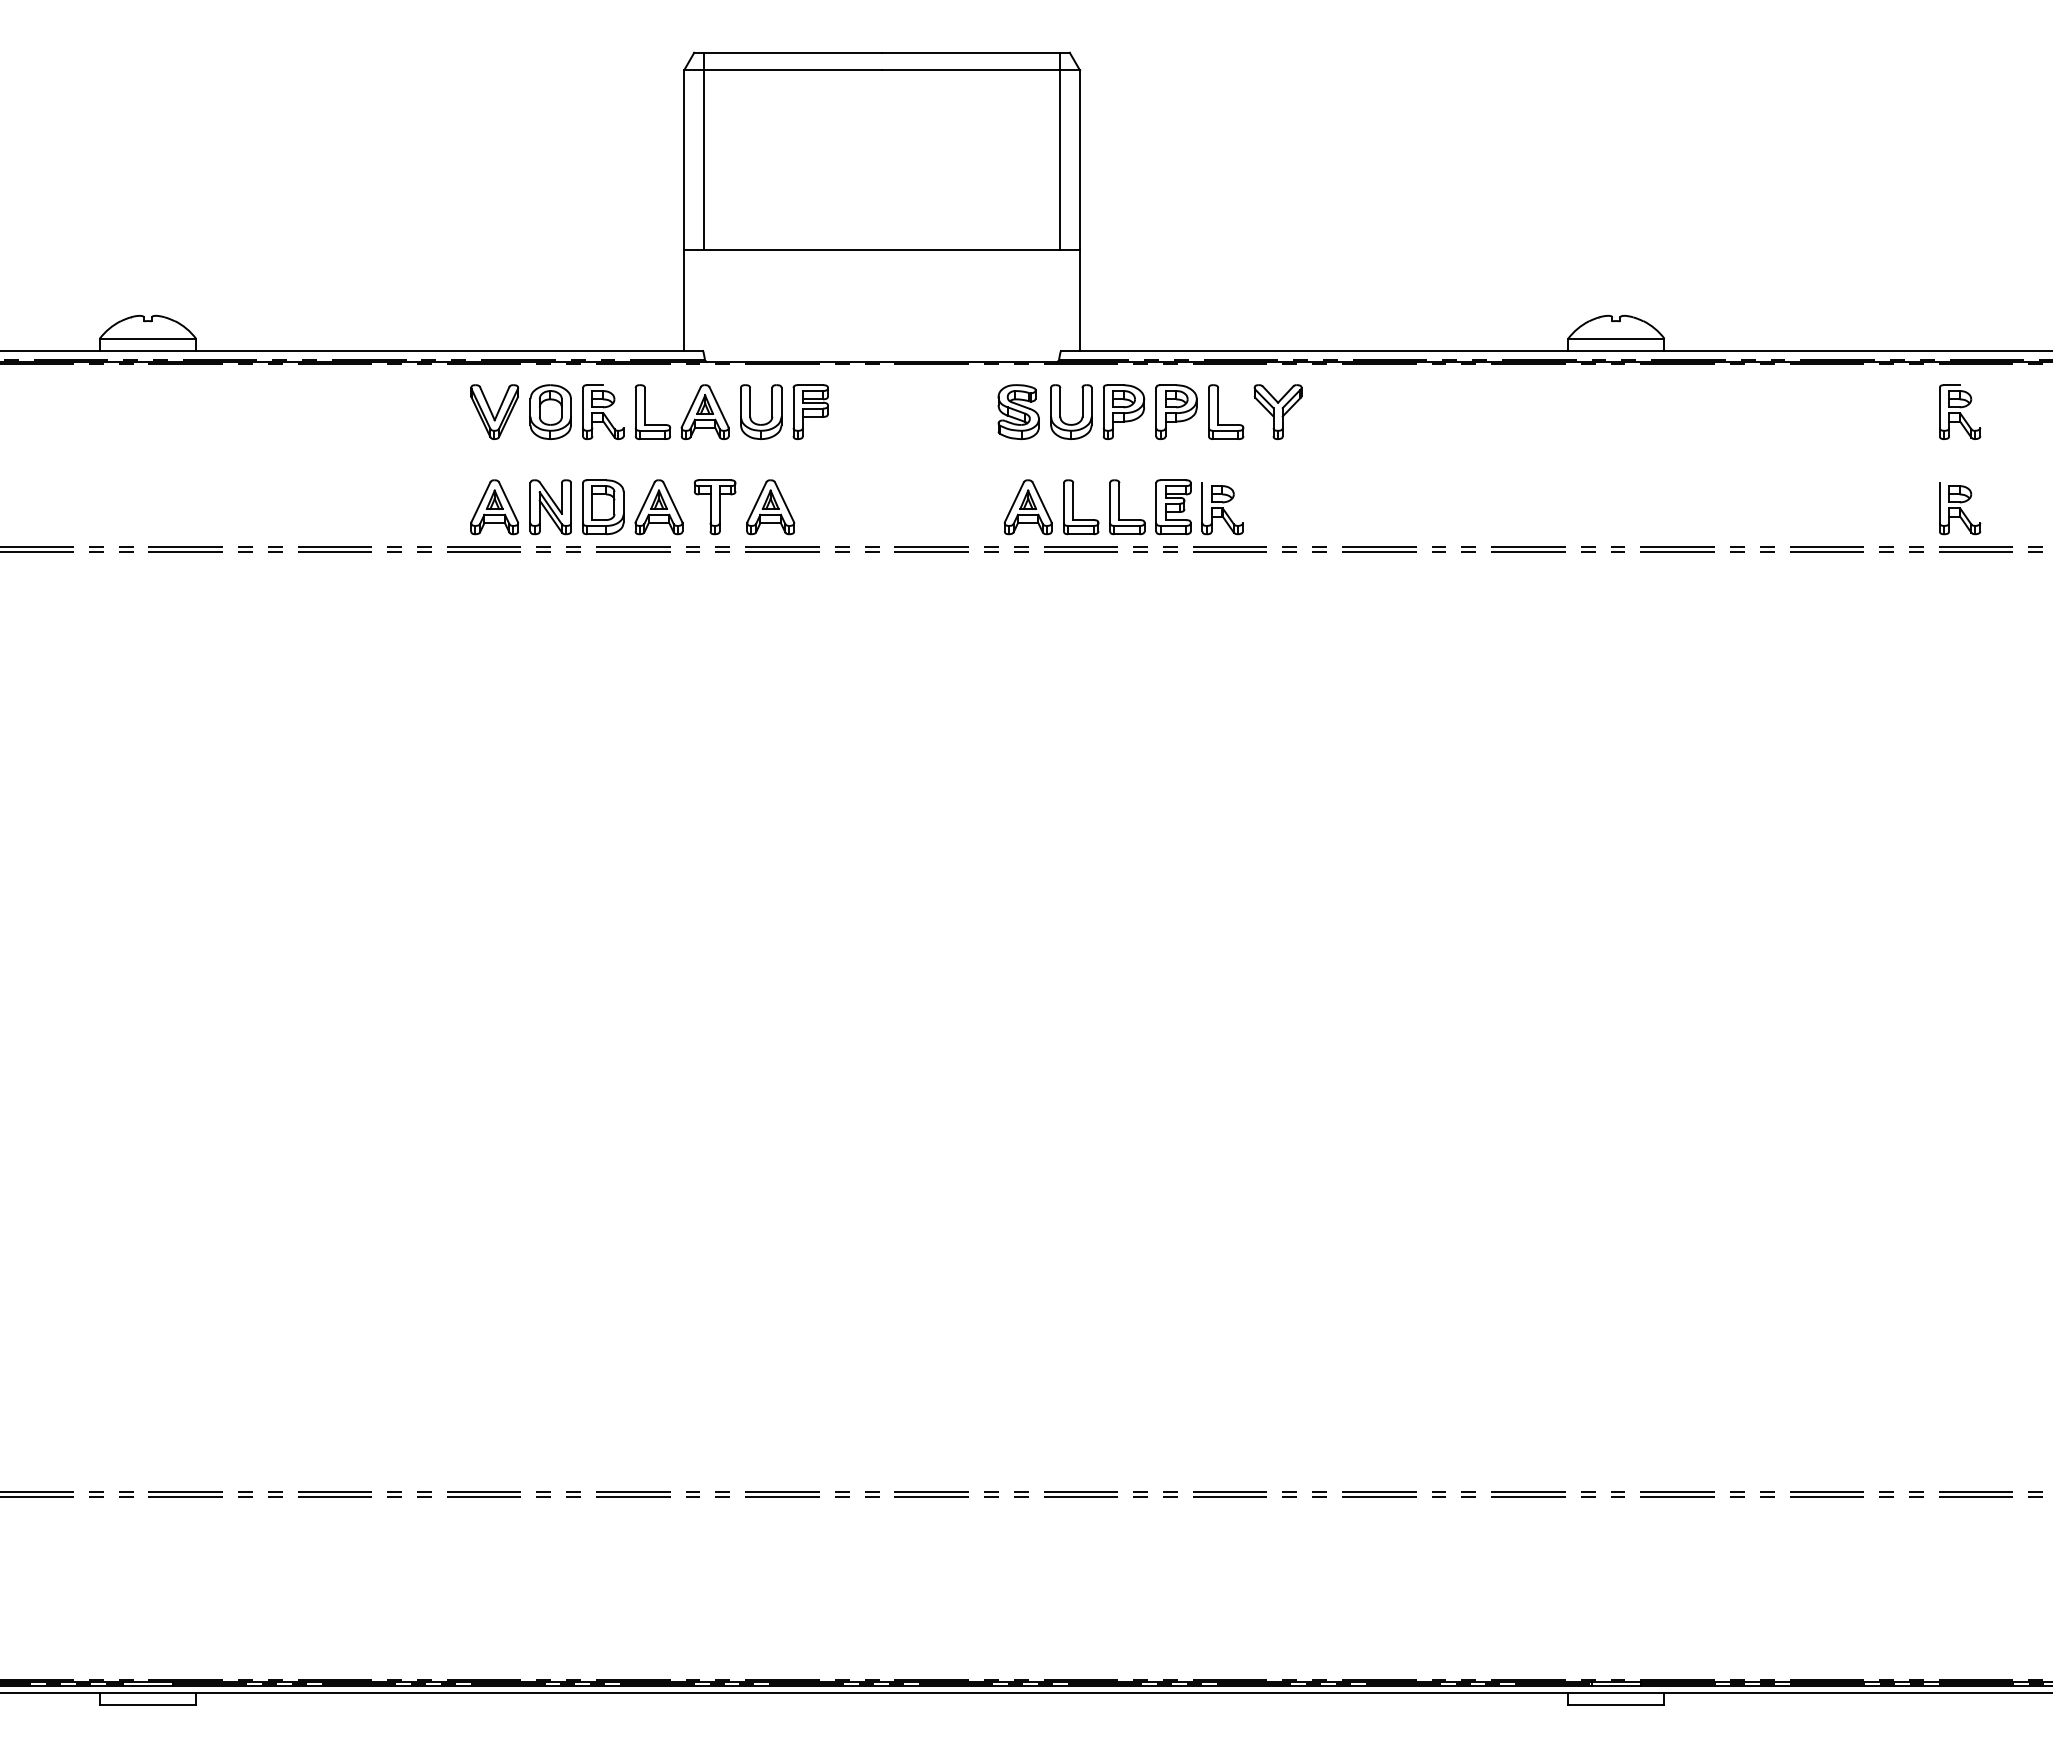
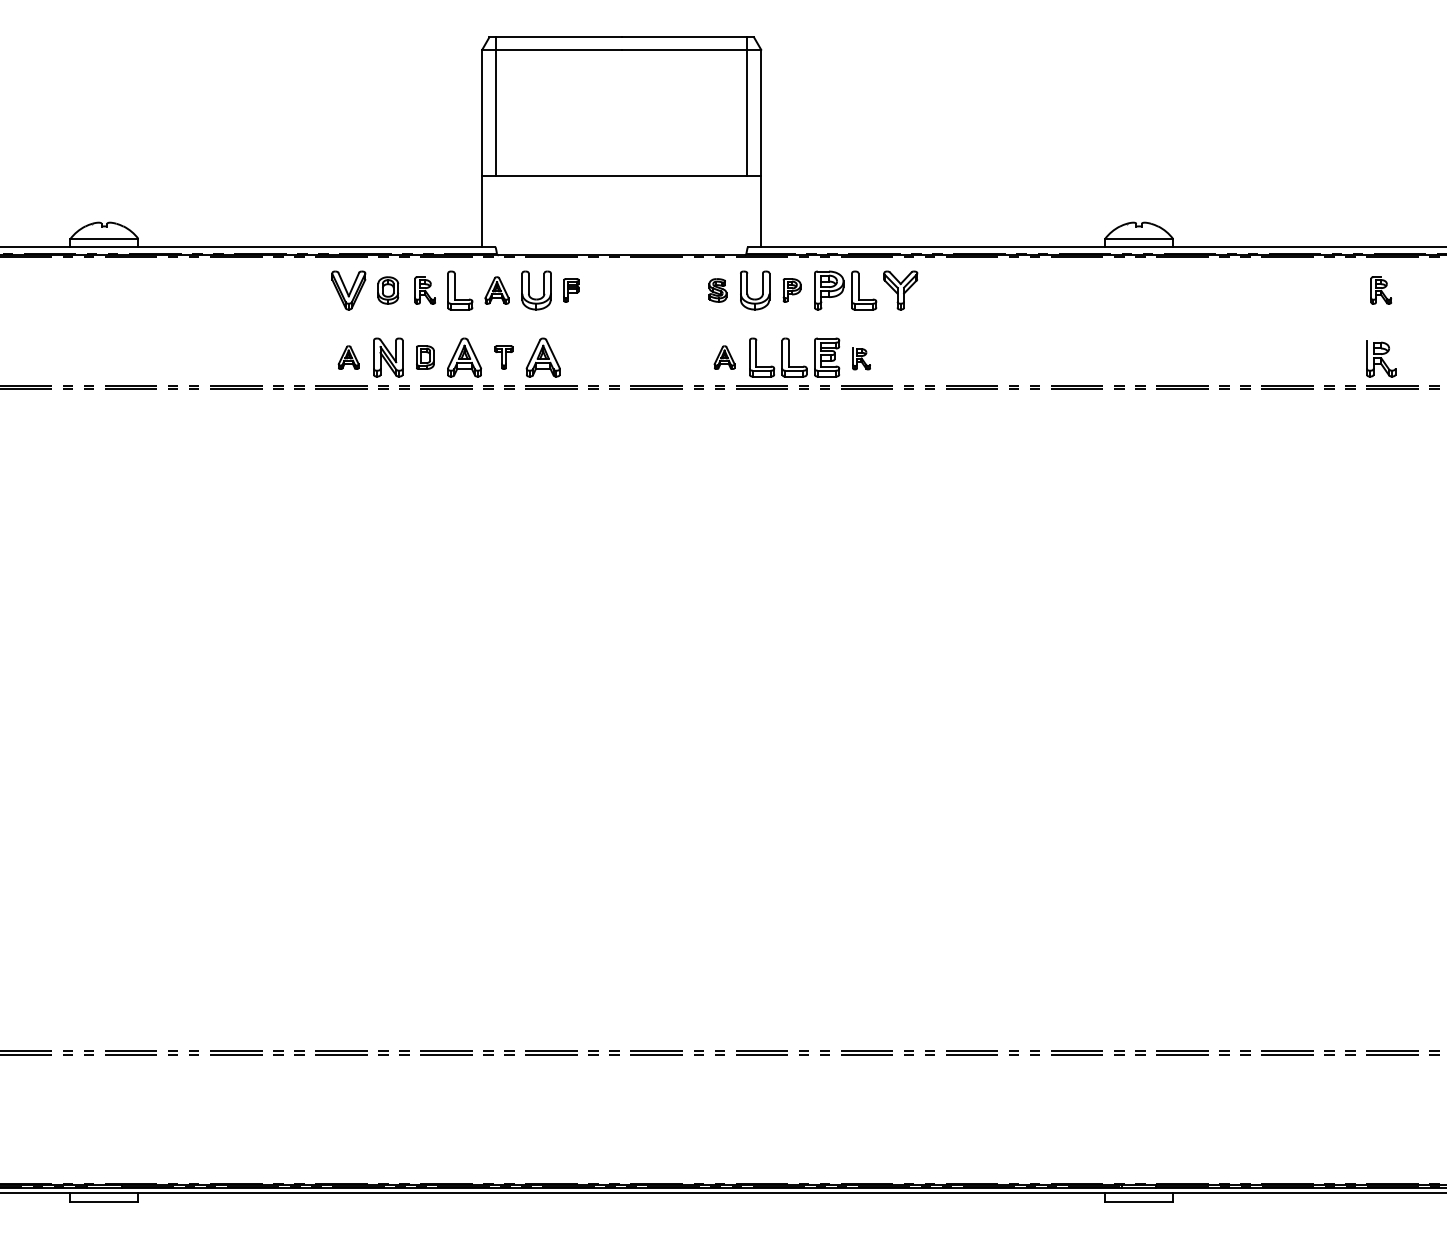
part: (550, 411) -> (388, 290), size x0.7
part: (603, 411) -> (425, 290), size x0.7
part: (704, 411) -> (496, 290), size x0.7
part: (810, 411) -> (571, 290), size x0.6
part: (1018, 411) -> (717, 290), size x0.6
part: (1123, 411) -> (791, 290), size x0.6
part: (1960, 411) -> (1381, 290), size x0.7
part: (494, 507) -> (348, 357), size x0.6
part: (603, 507) -> (425, 357), size x0.6
part: (714, 507) -> (503, 357), size x0.6
part: (1027, 507) -> (724, 357), size x0.6
part: (1222, 508) -> (861, 358), size x0.6

